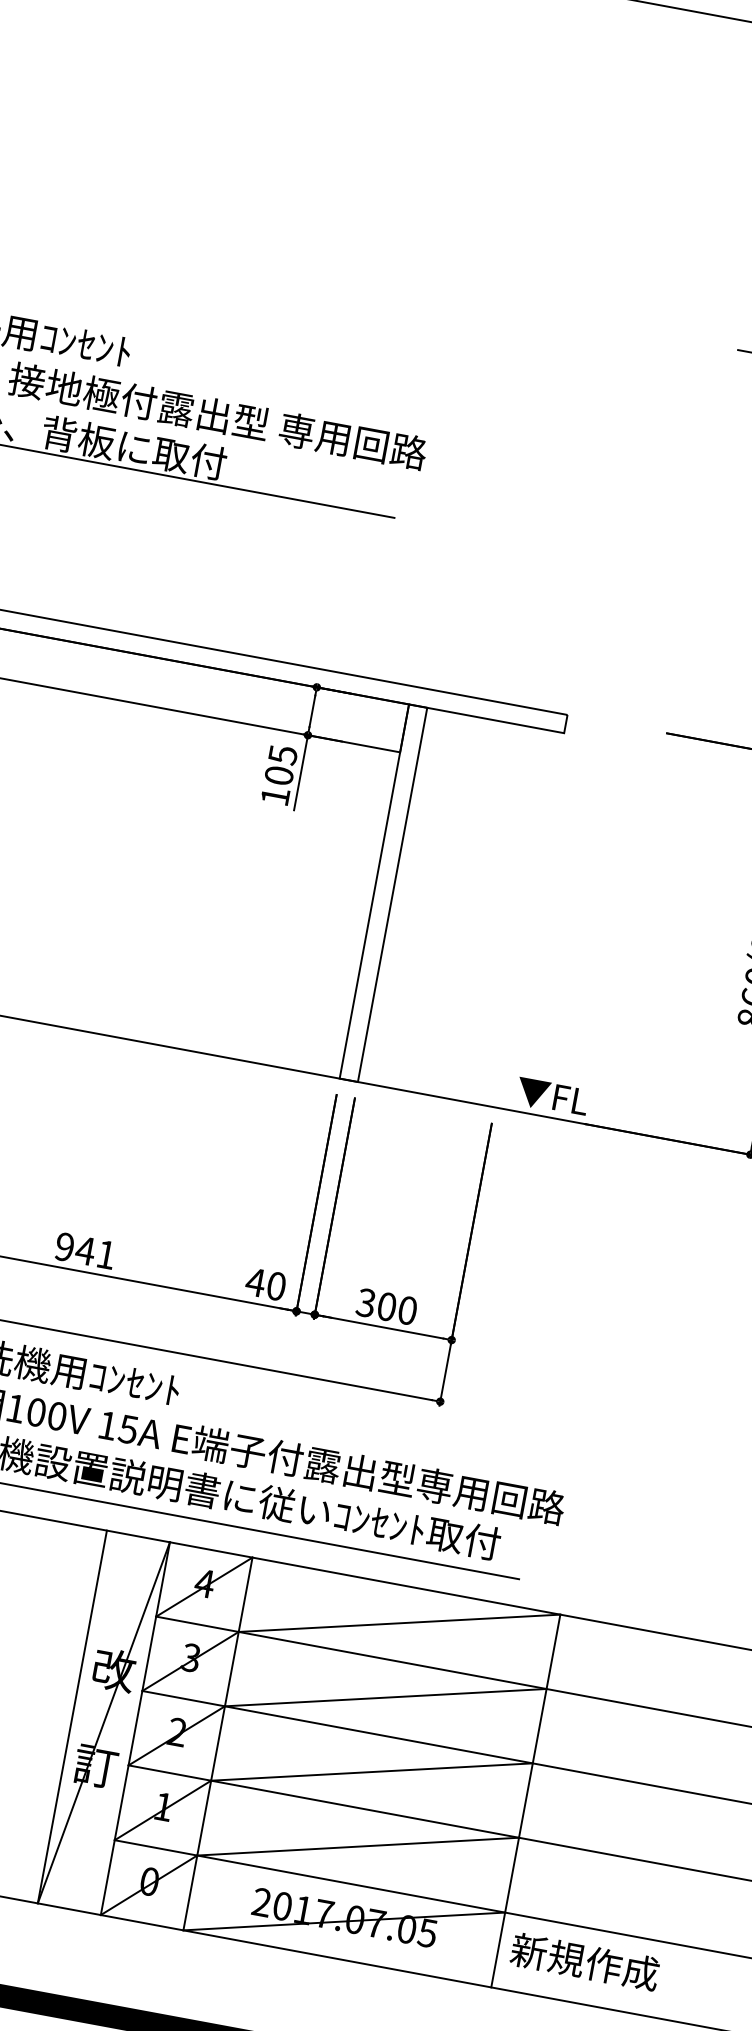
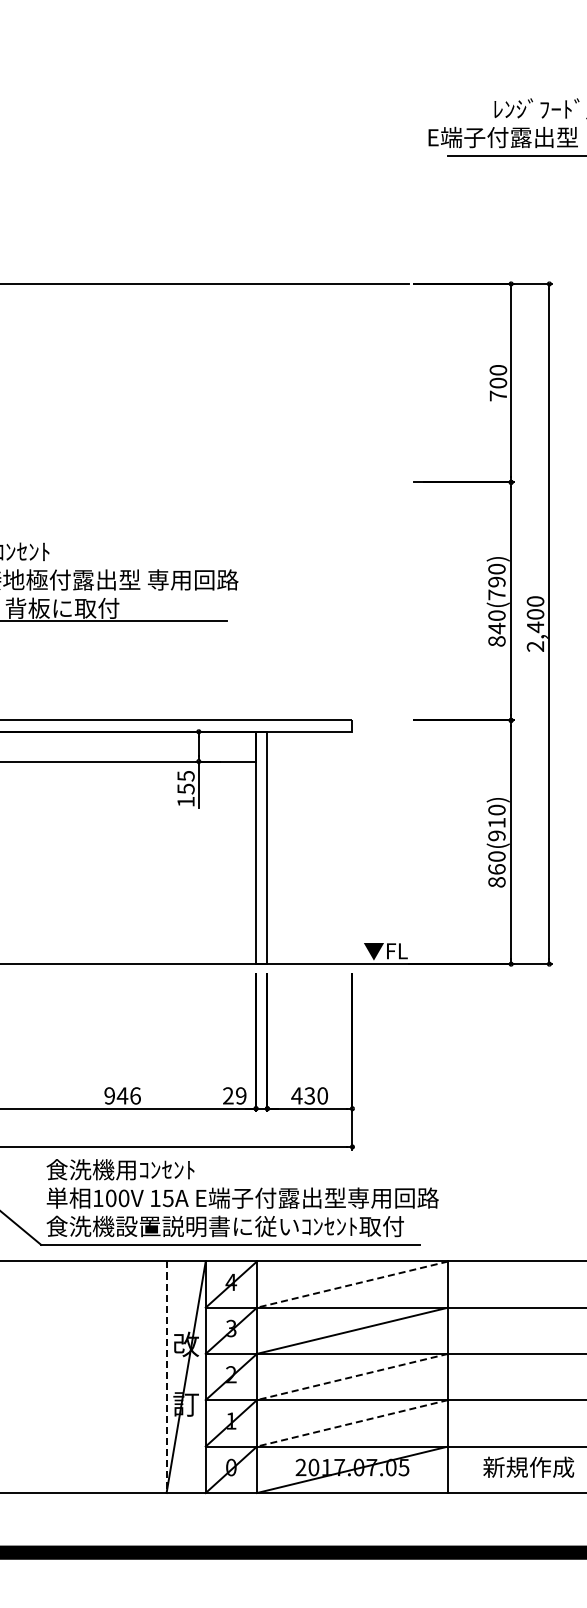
text: (278, 774) -> (185, 788), 105 -> 155
text: (106, 1254) -> (135, 1095), 941 -> 946
text: (265, 1283) -> (234, 1095), 40 -> 29
text: (376, 1304) -> (303, 1095), 300 -> 430
line: (399, 1623) -> (352, 1284), solid -> dashed
line: (72, 1717) -> (166, 1377), solid -> dashed
line: (371, 1772) -> (352, 1377), solid -> dashed
line: (357, 1846) -> (352, 1423), solid -> dashed
text: (584, 1960) -> (528, 1466), moved

